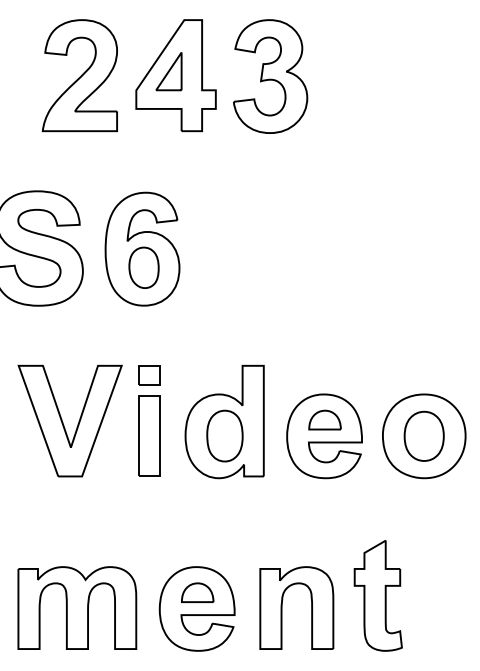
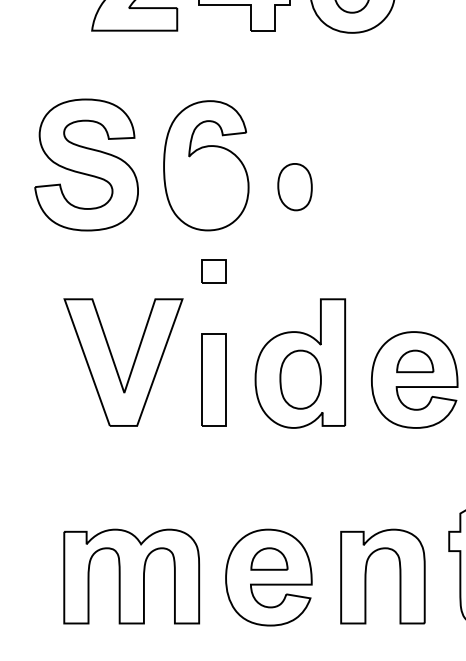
part: (143, 267) -> (294, 186), moved
part: (149, 375) -> (214, 271), moved

